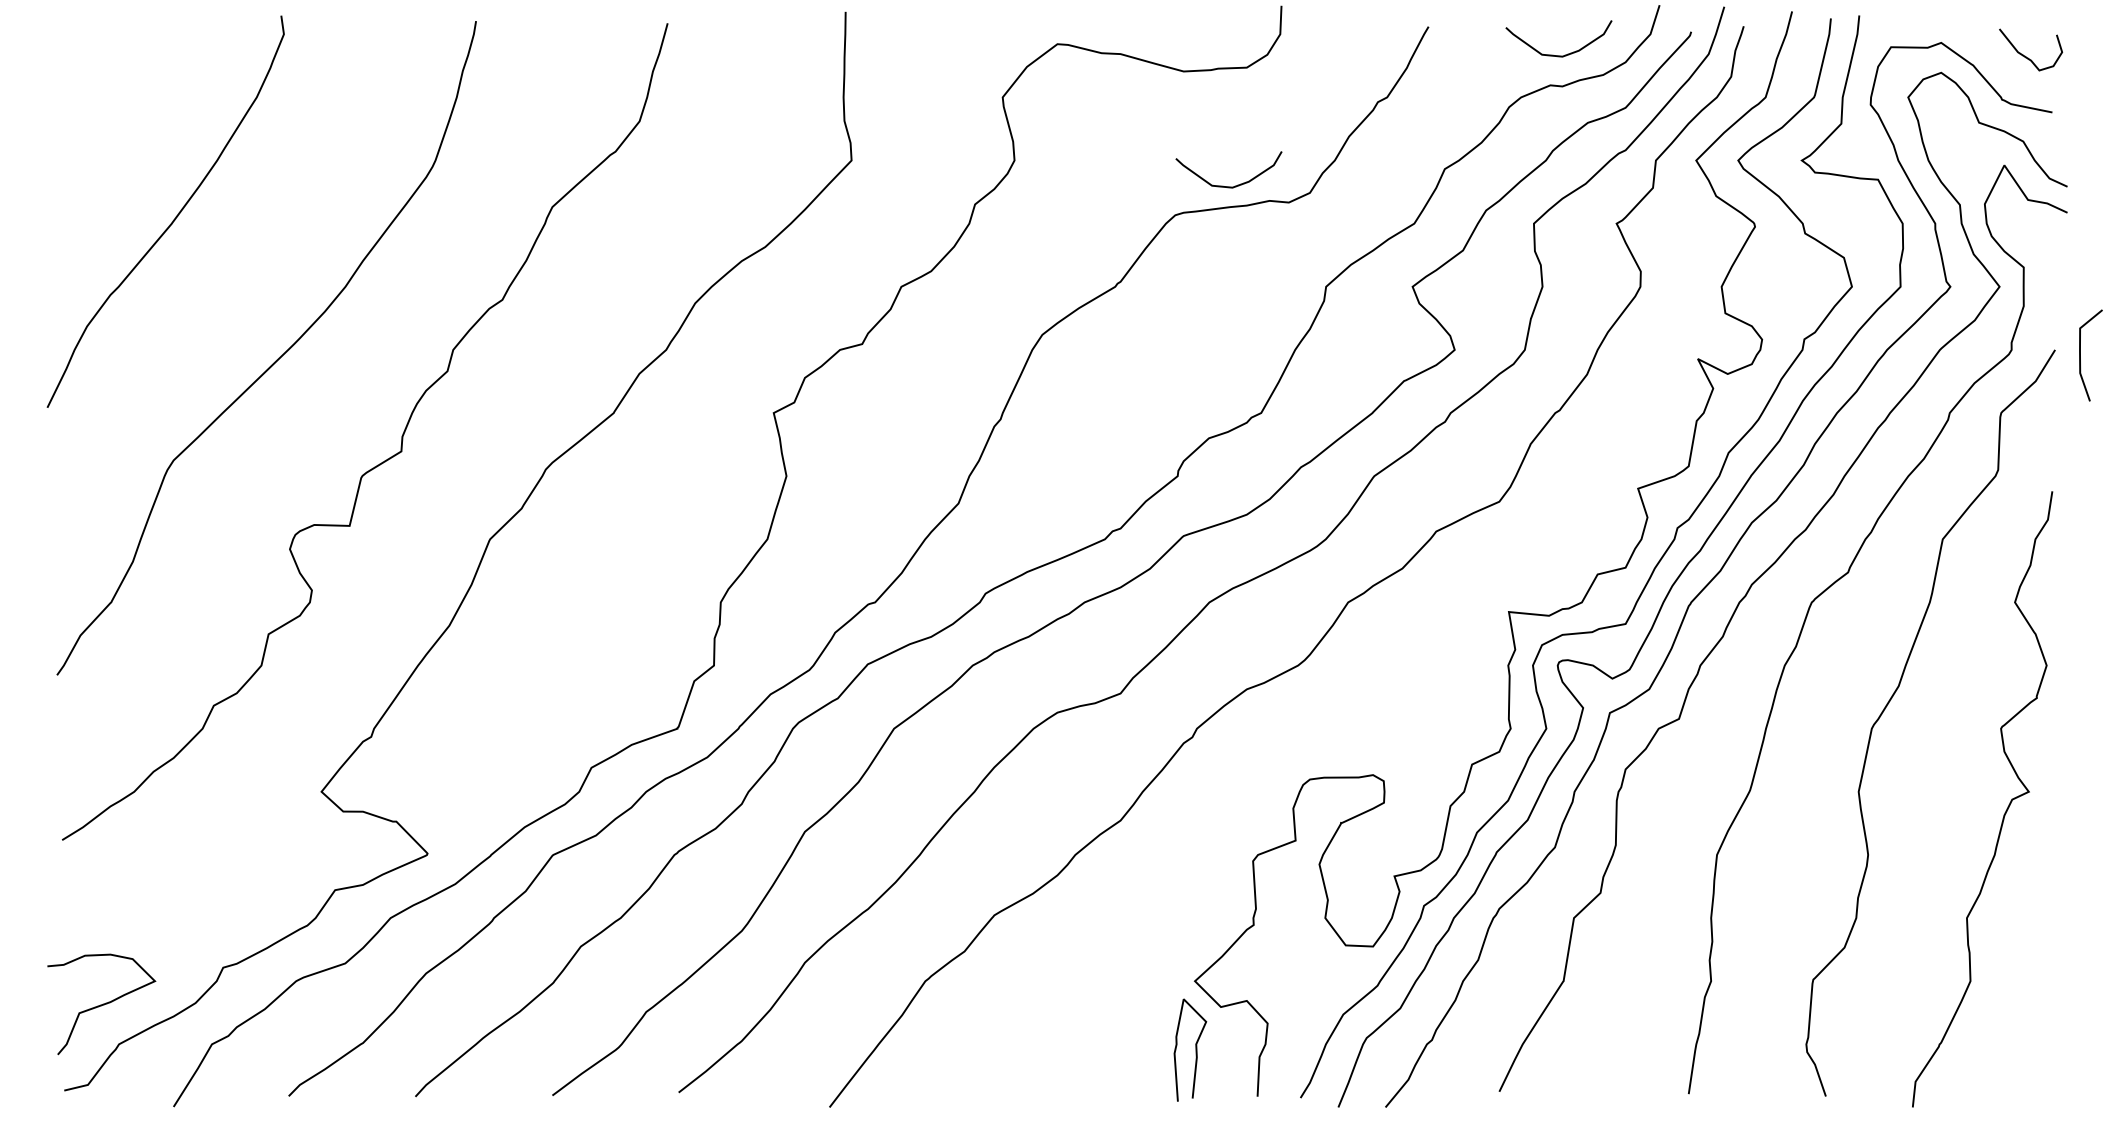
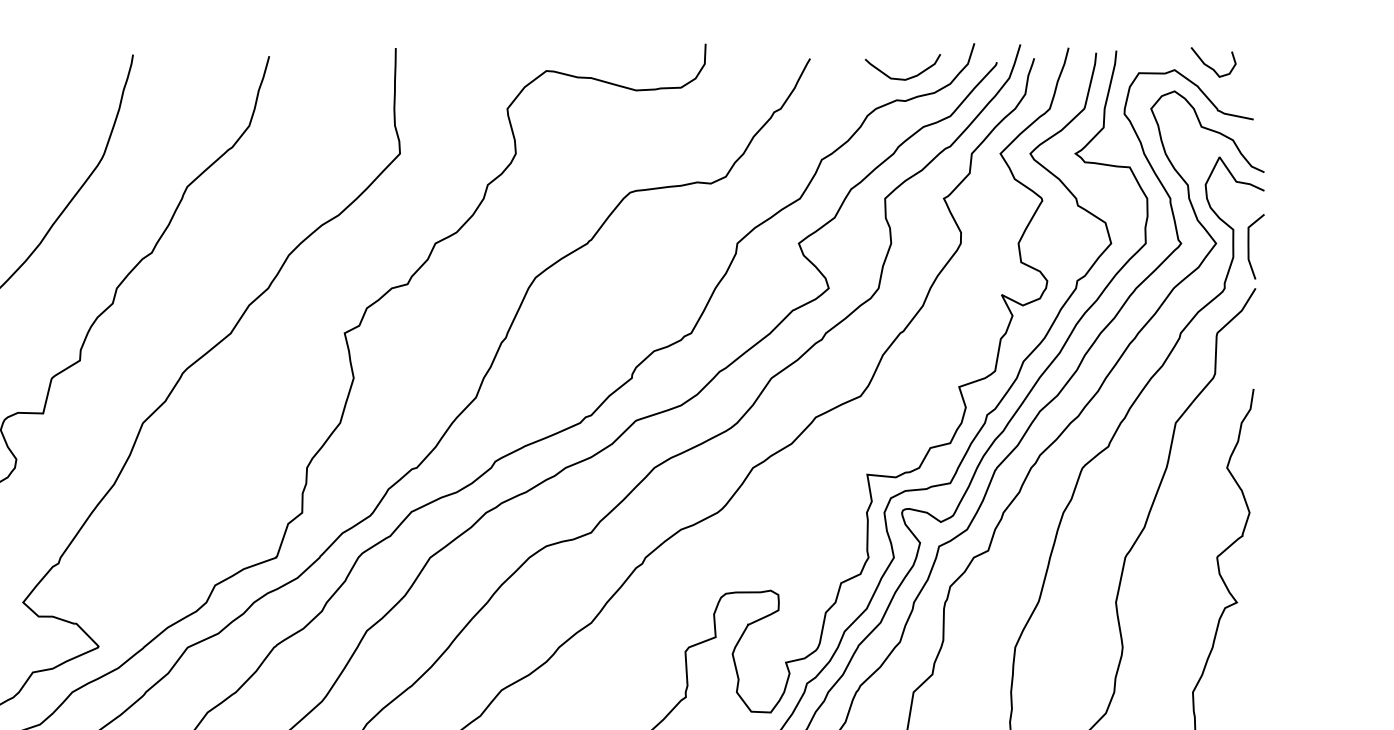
curve: (2025, 55) -> (1209, 66), moved
curve: (1223, 185) -> (664, 171), removed
line: (2080, 355) -> (1248, 246), moved

